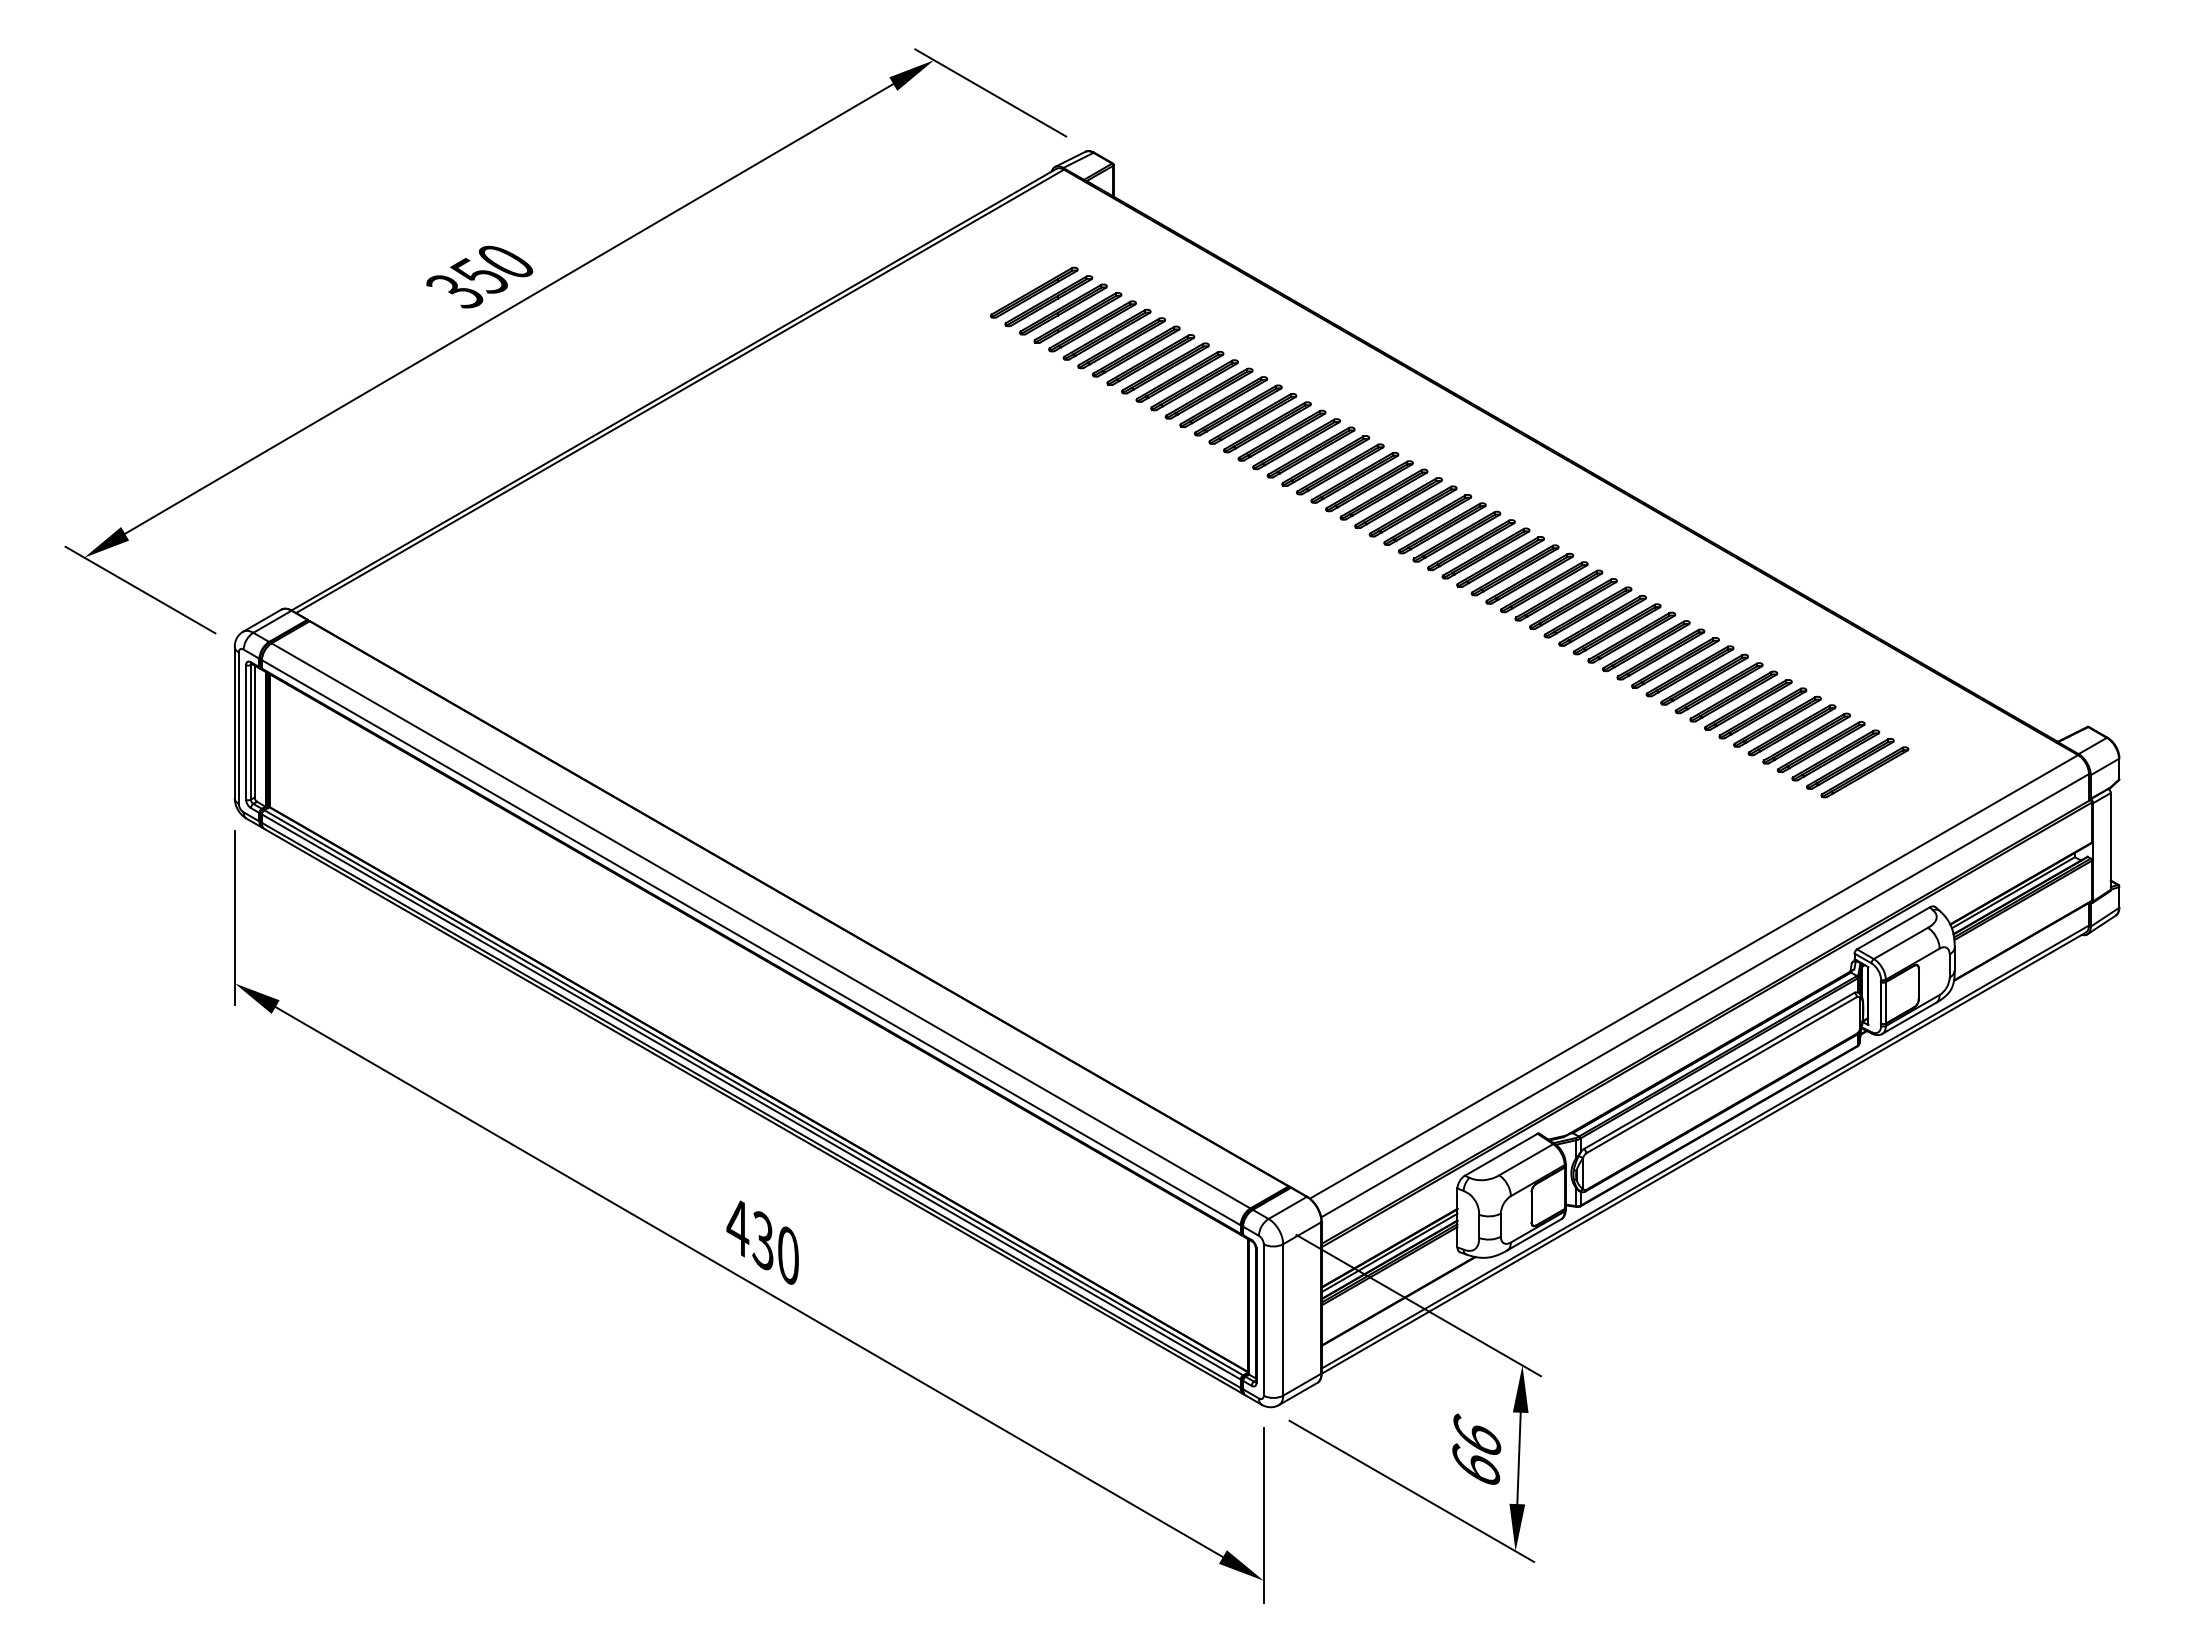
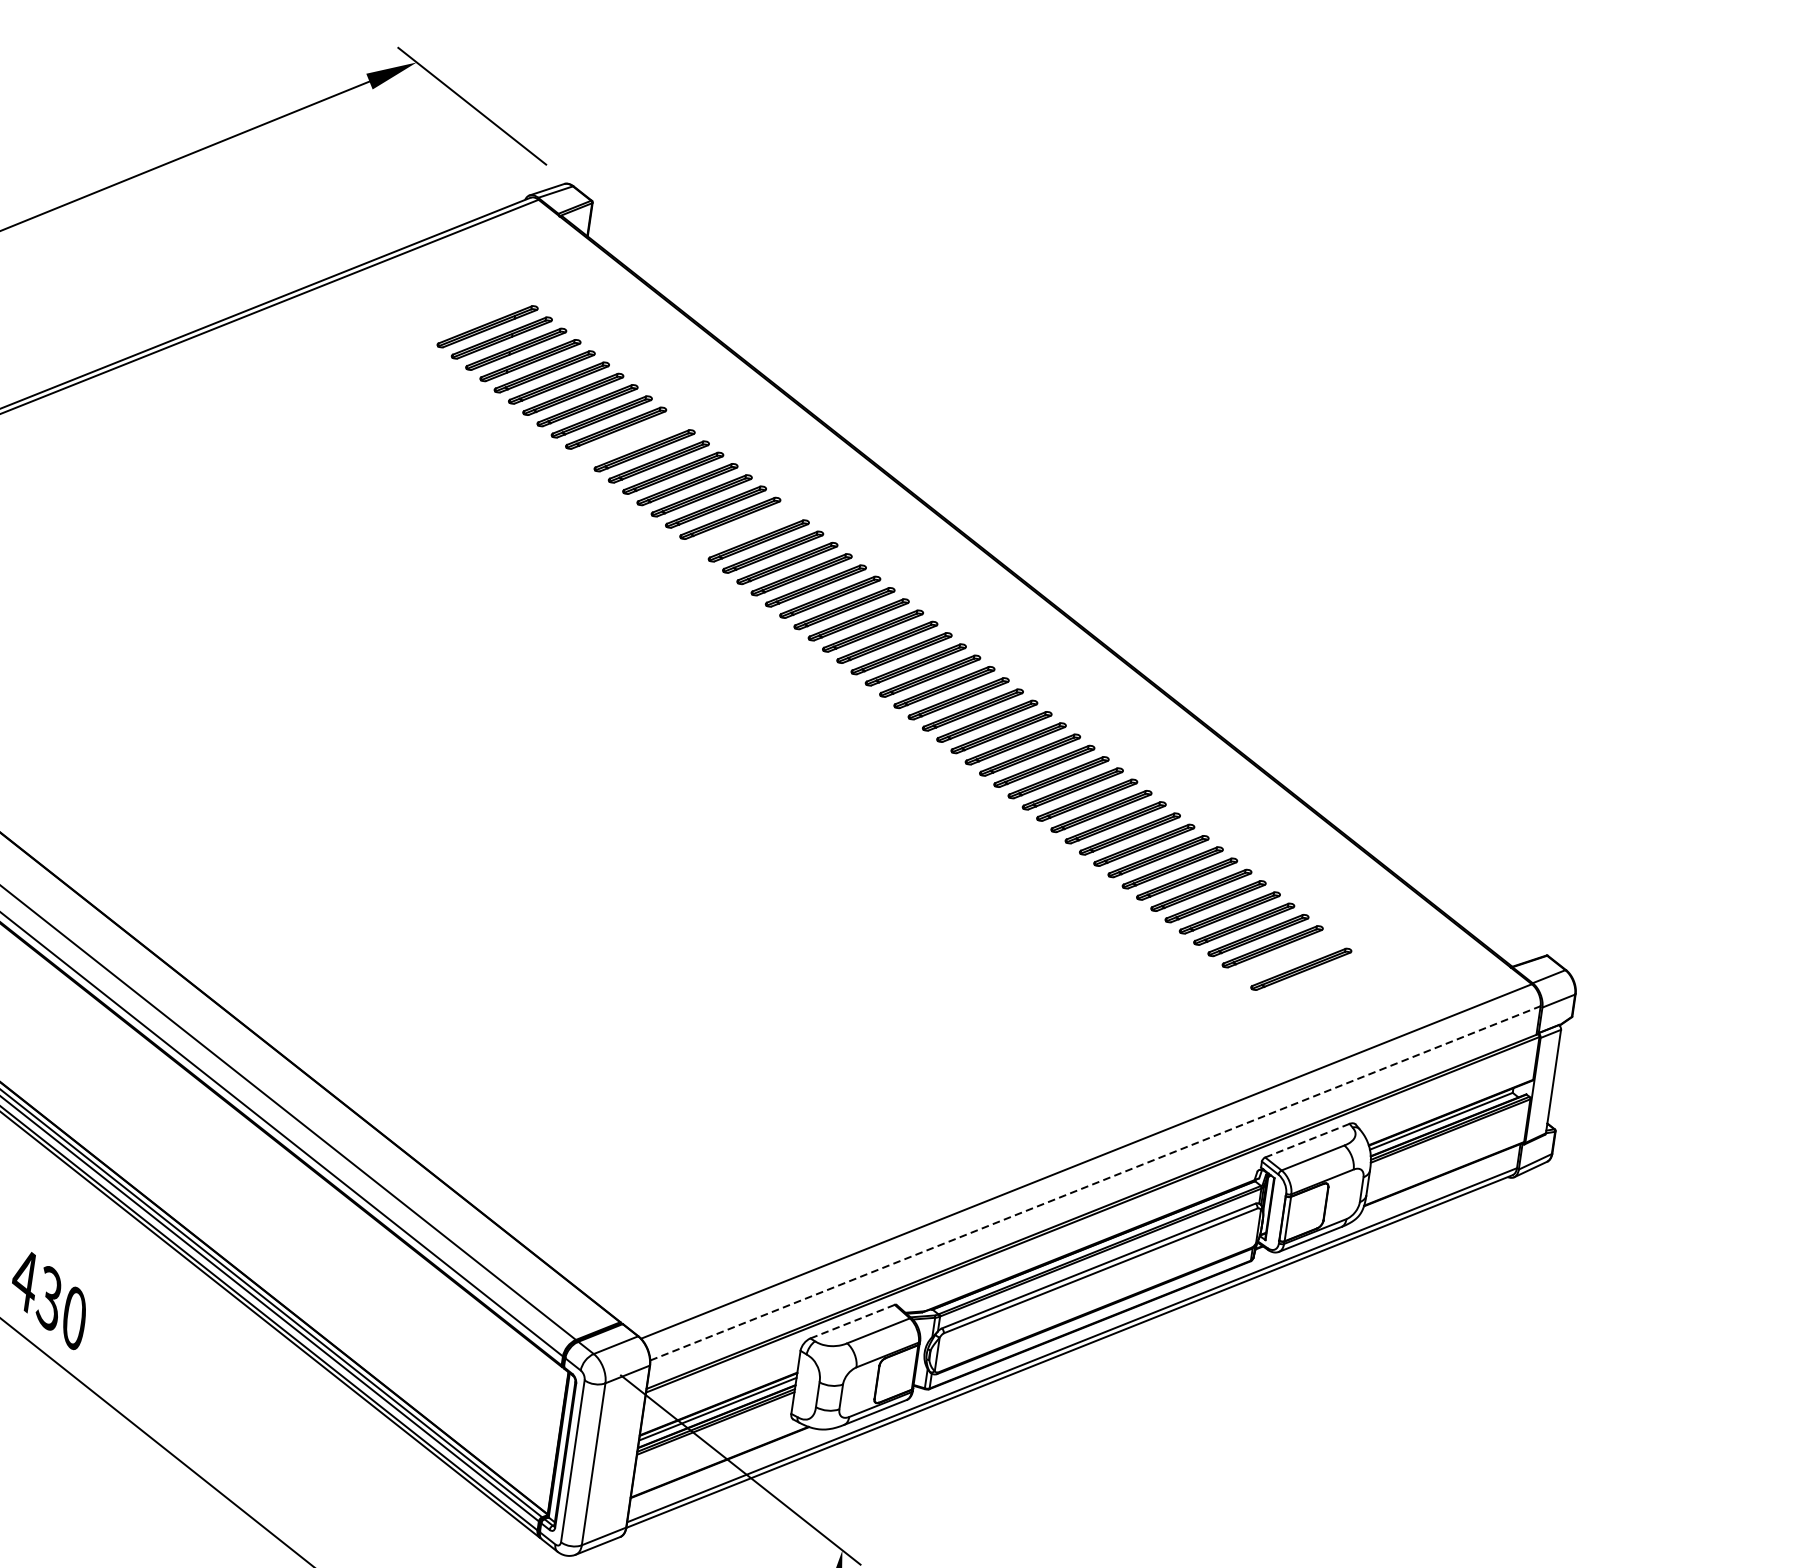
part: (1179, 376) -> (629, 439), removed
part: (1296, 444) -> (744, 530), removed
part: (1850, 763) -> (1287, 957), removed
line: (1893, 928) -> (1307, 1140), solid -> dashed
line: (1705, 995) -> (1095, 1183), solid -> dashed
line: (1501, 1154) -> (852, 1321), solid -> dashed

